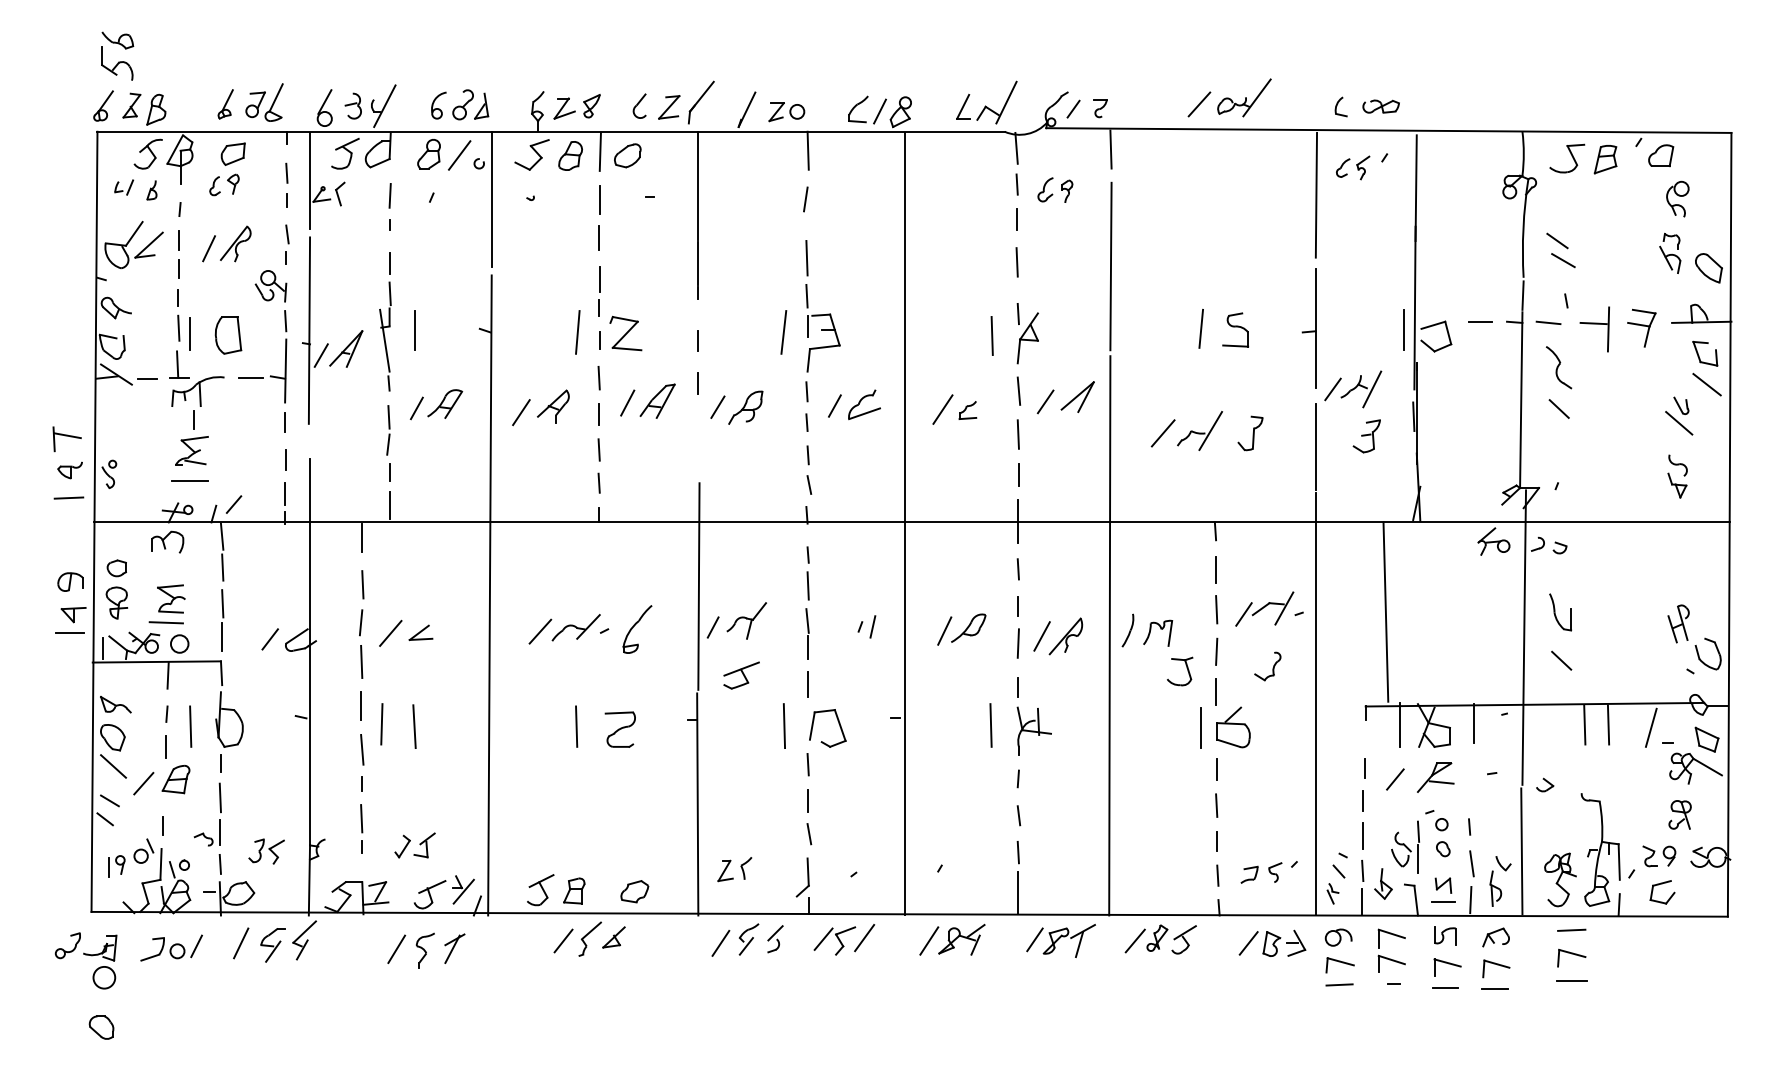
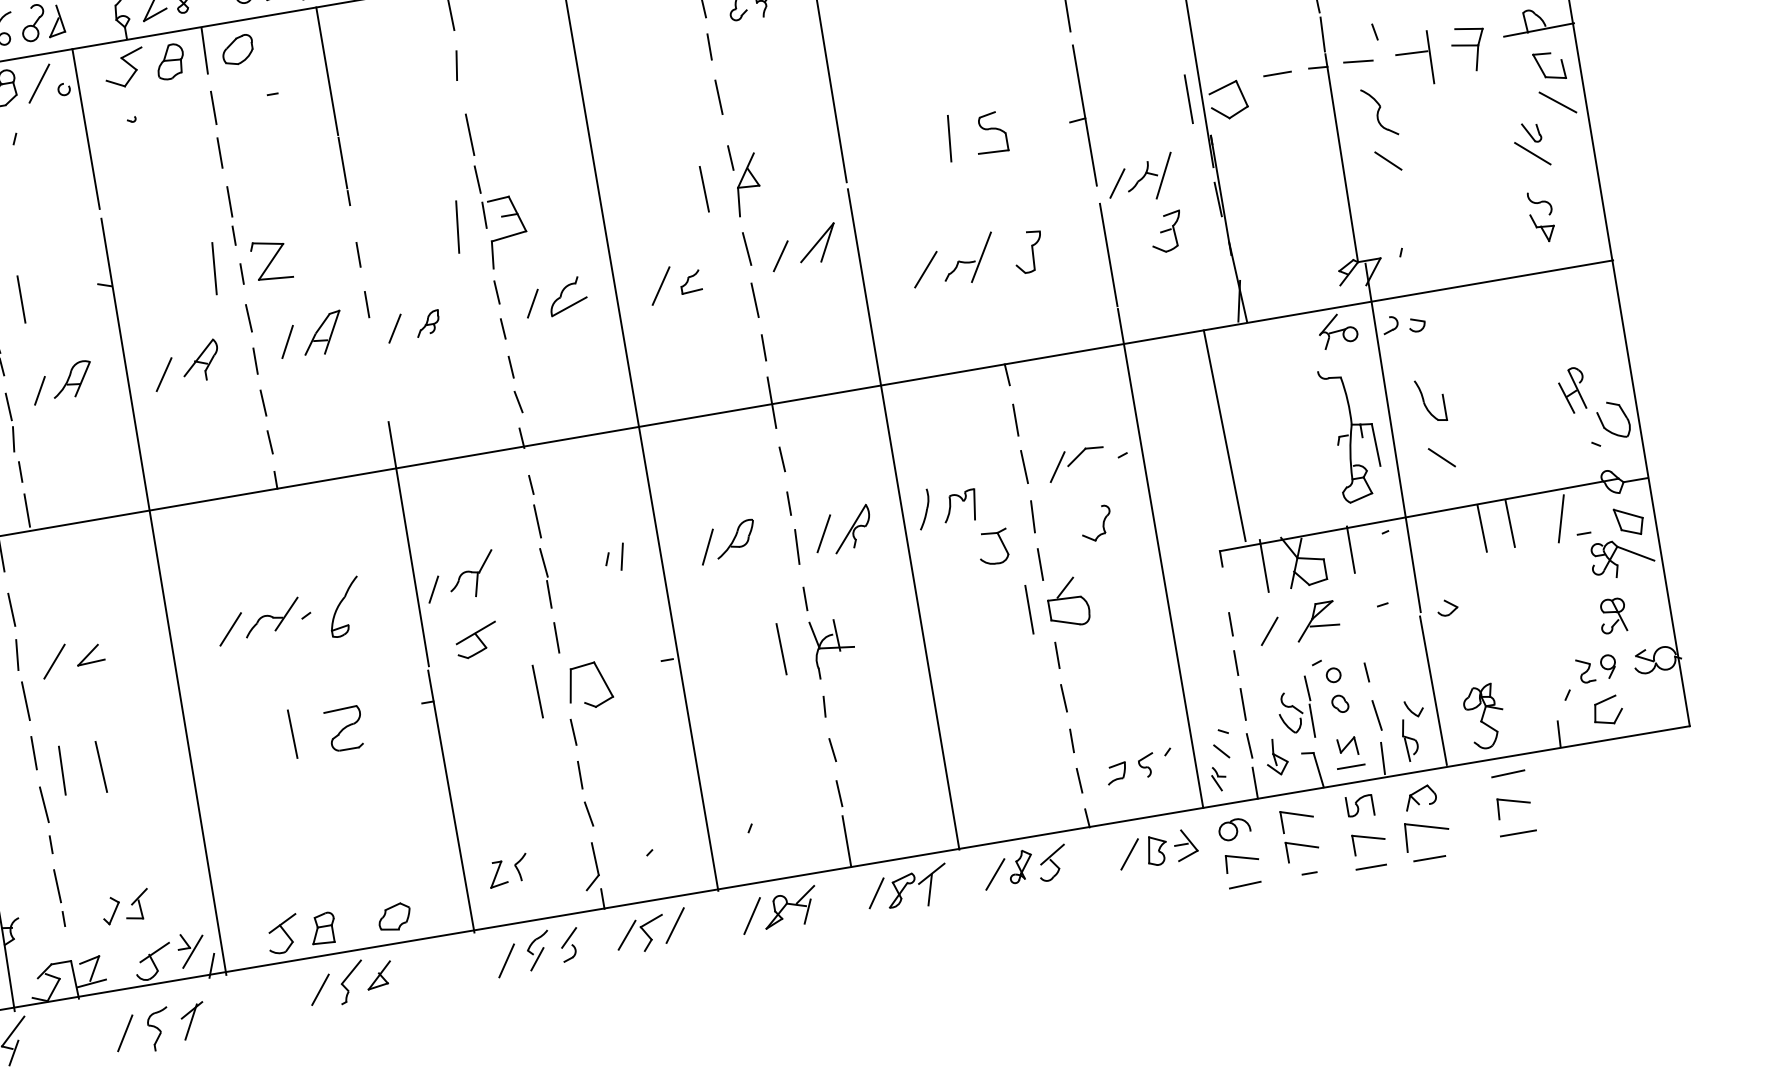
part: (745, 407) -> (427, 323), size x0.6
line: (1284, 608) -> (1104, 451), removed
part: (1600, 849) -> (1351, 433), moved
part: (1496, 968) -> (1427, 834), size x1.4

